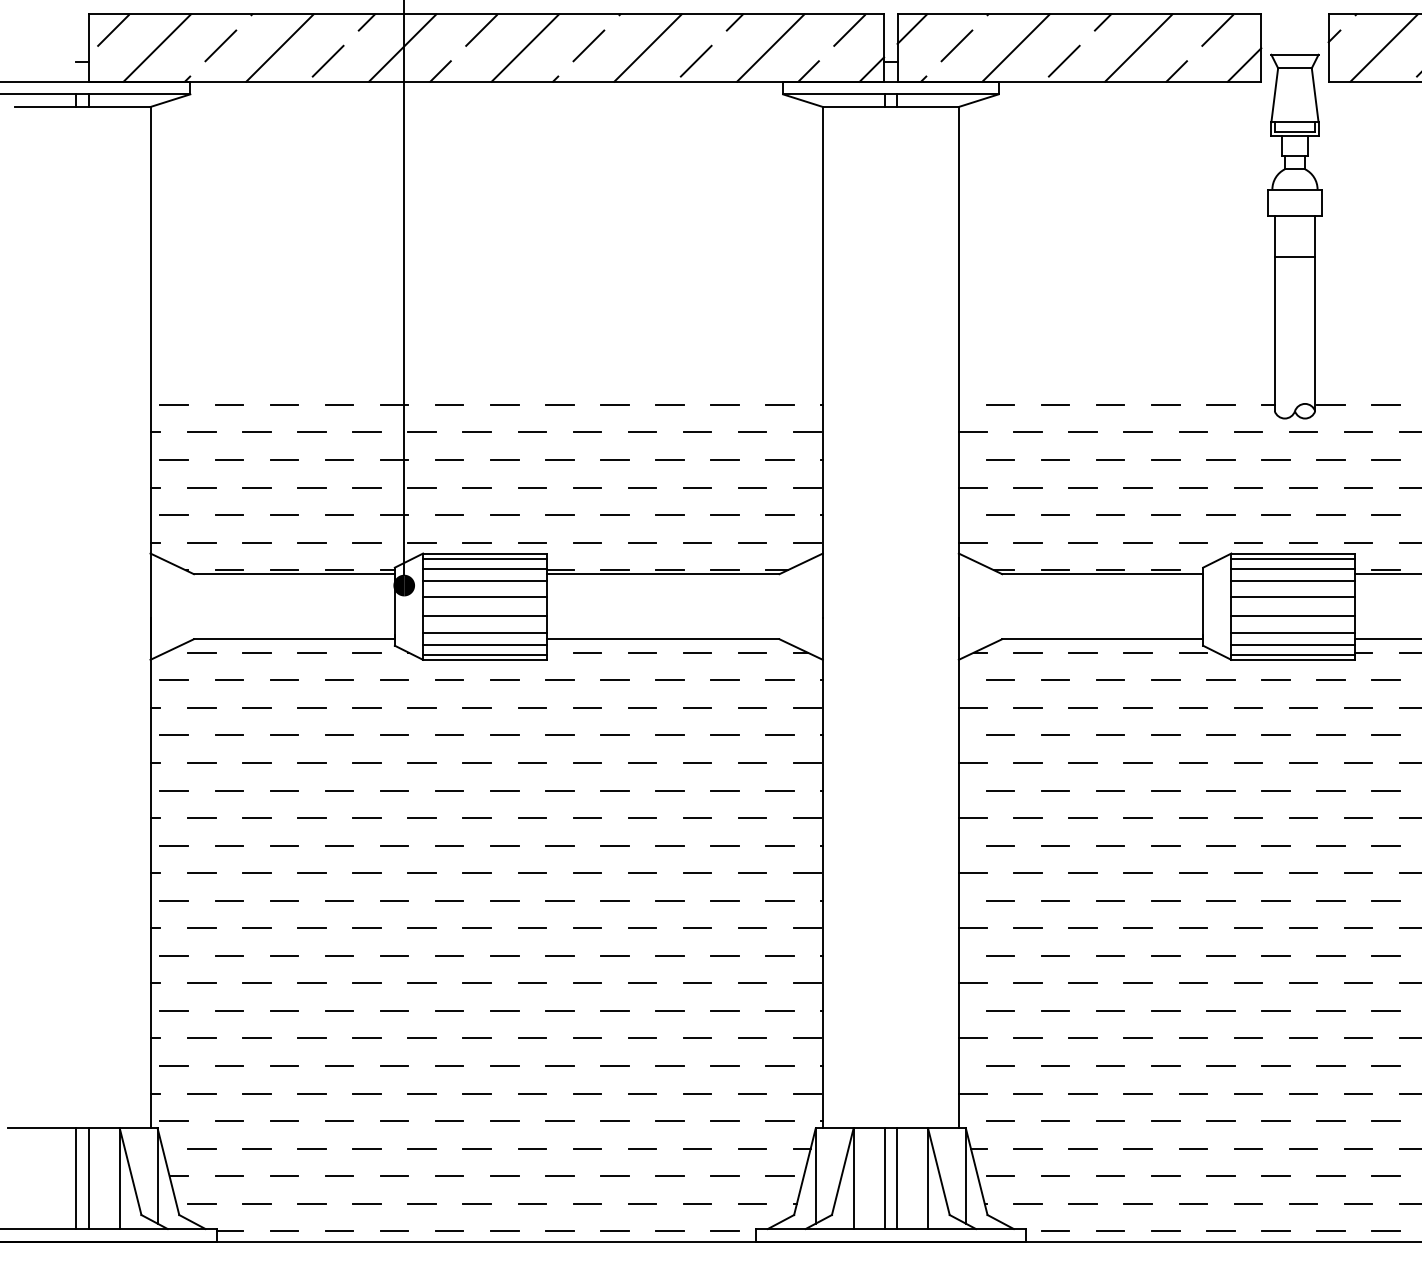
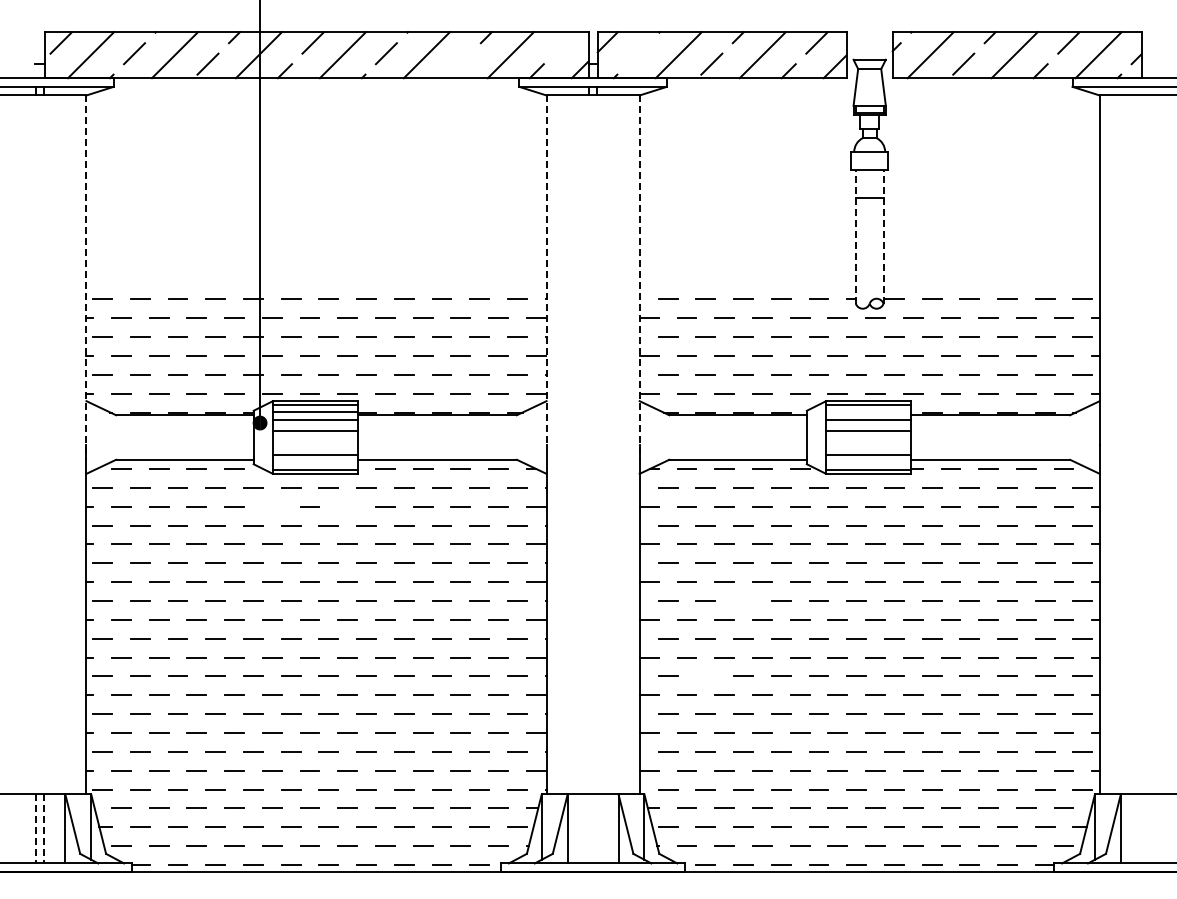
line: (849, 29) -> (564, 42), removed
line: (955, 45) -> (637, 53), removed
line: (695, 60) -> (459, 63), removed
line: (1274, 314) -> (855, 237), solid -> dashed
line: (1315, 314) -> (883, 237), solid -> dashed
line: (822, 362) -> (546, 270), solid -> dashed
line: (150, 374) -> (86, 278), solid -> dashed
line: (958, 374) -> (639, 278), solid -> dashed
line: (1293, 568) -> (868, 411), removed
line: (483, 616) -> (314, 444), removed
line: (1293, 616) -> (868, 444), removed
line: (483, 644) -> (314, 463), removed
line: (1293, 644) -> (868, 463), removed
line: (422, 707) -> (272, 506), removed
line: (531, 707) -> (347, 506), removed
line: (1110, 844) -> (743, 600), removed
line: (1055, 954) -> (705, 675), removed
line: (76, 1177) -> (35, 828), solid -> dashed
line: (89, 1177) -> (44, 828), solid -> dashed
line: (884, 1177) -> (588, 828), removed
line: (897, 1177) -> (597, 828), removed

